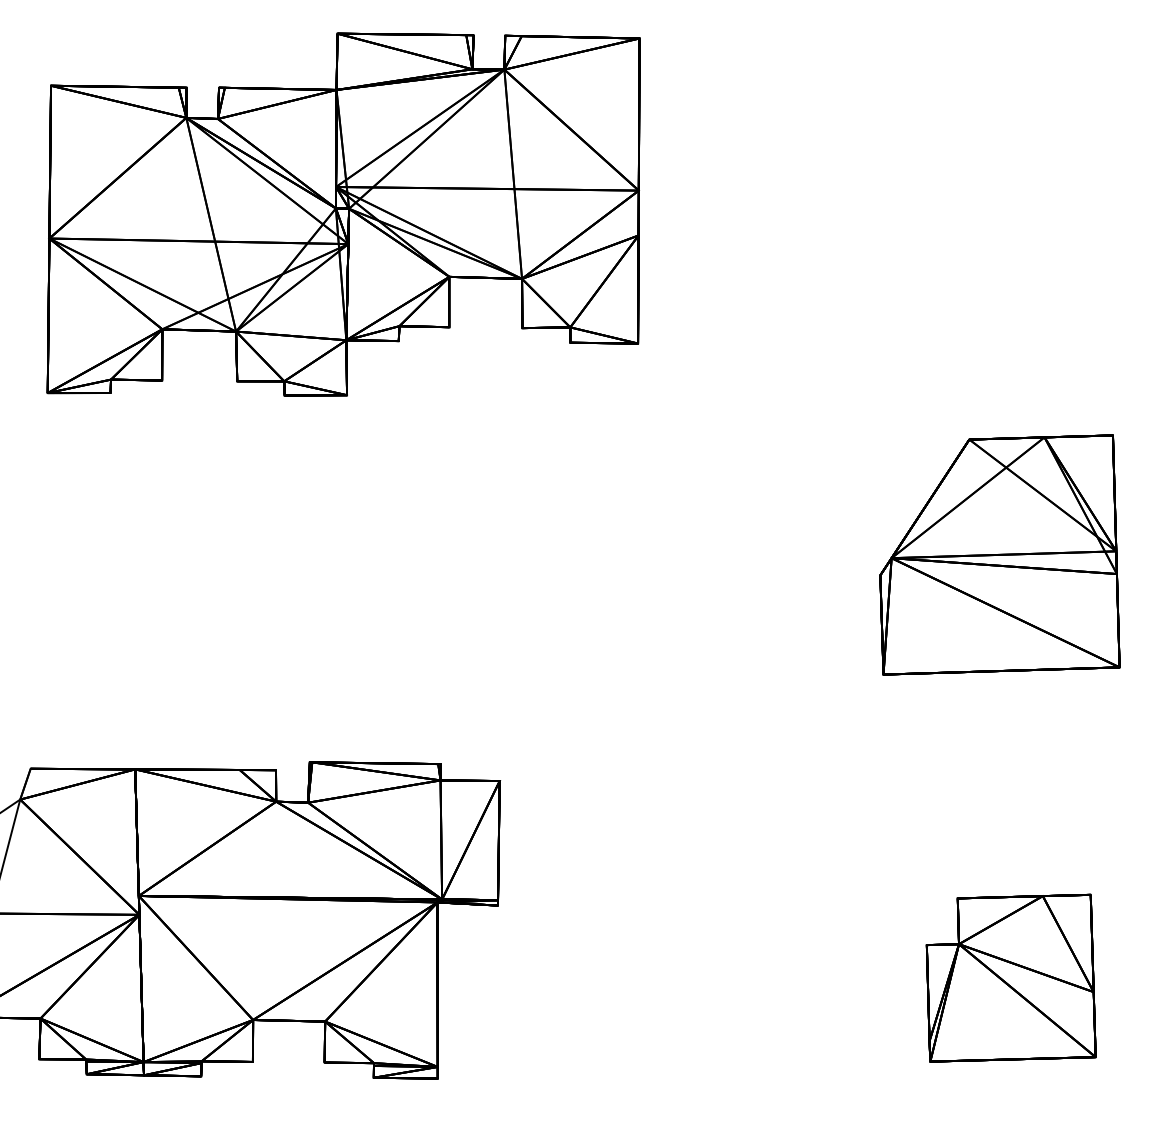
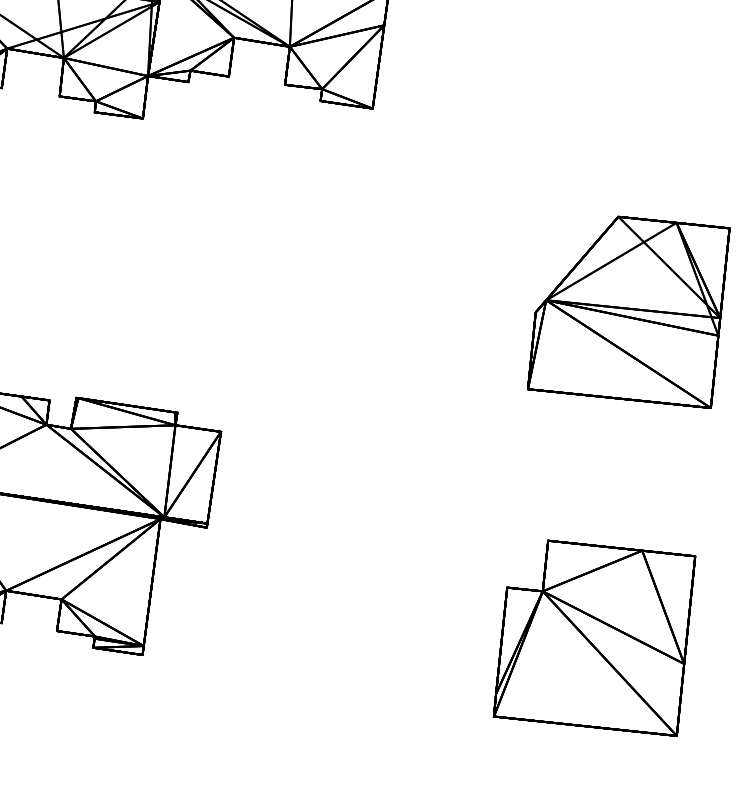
part: (1010, 978) -> (594, 636), size x1.43

